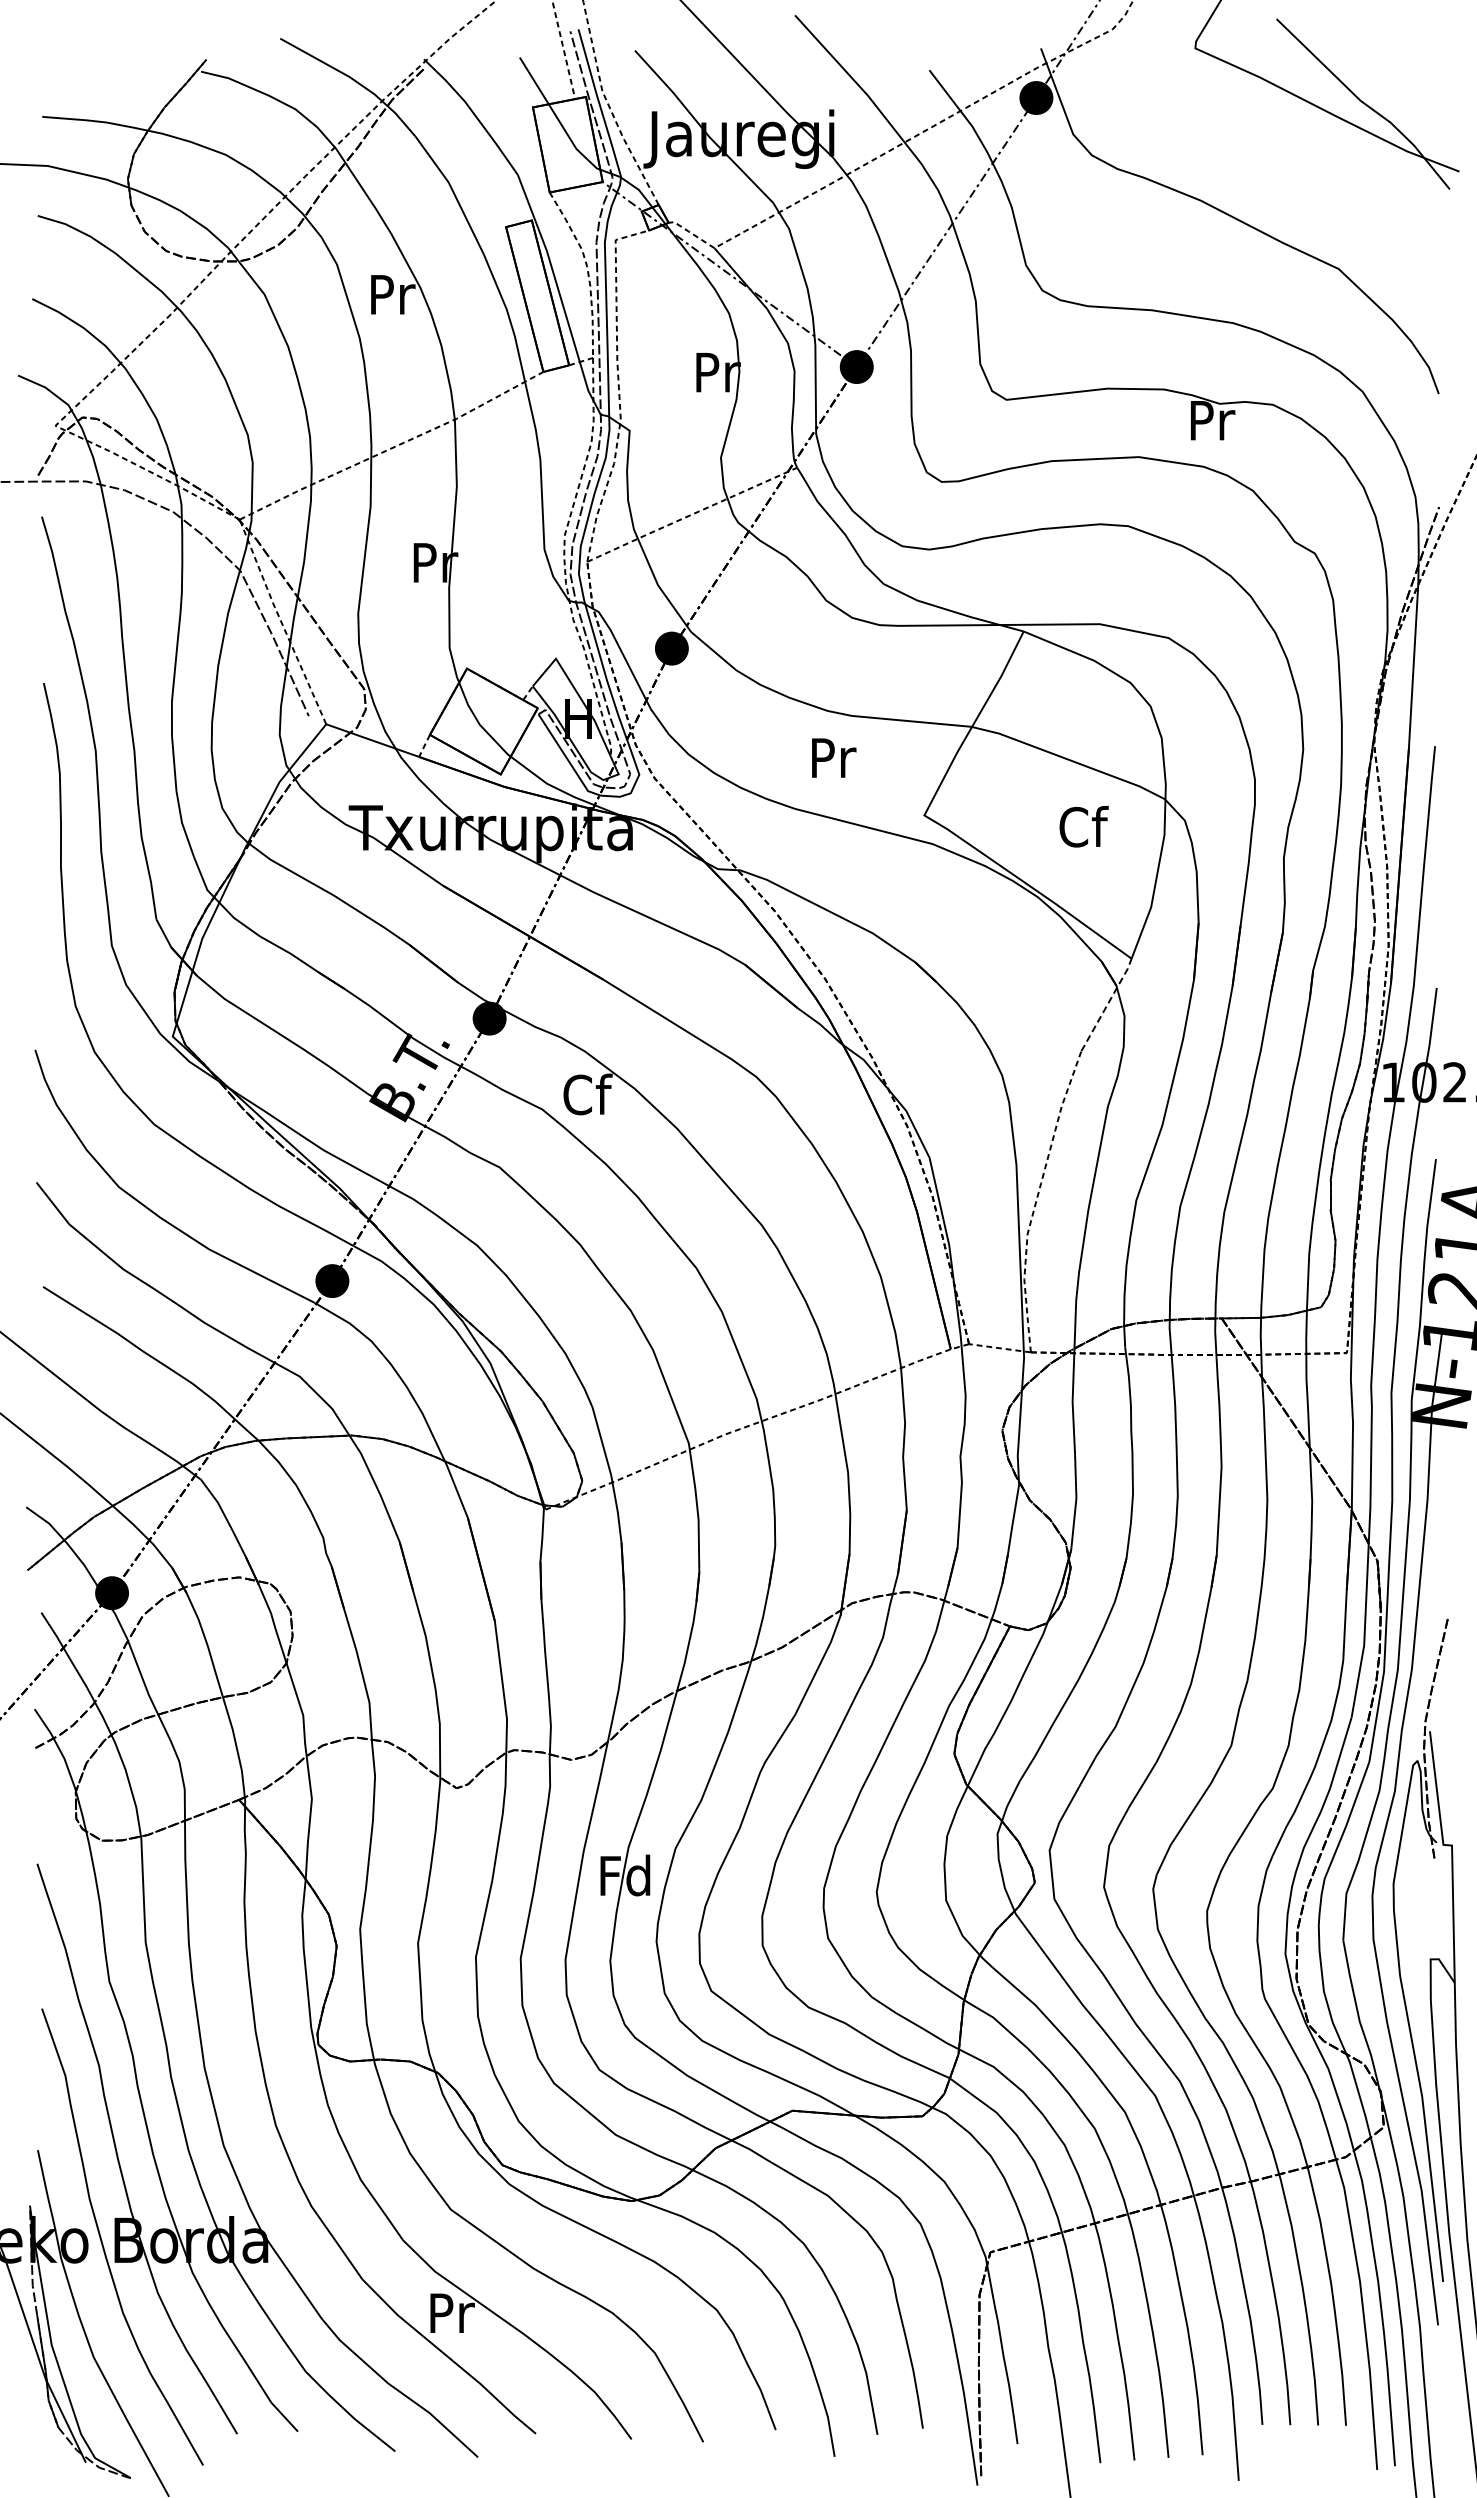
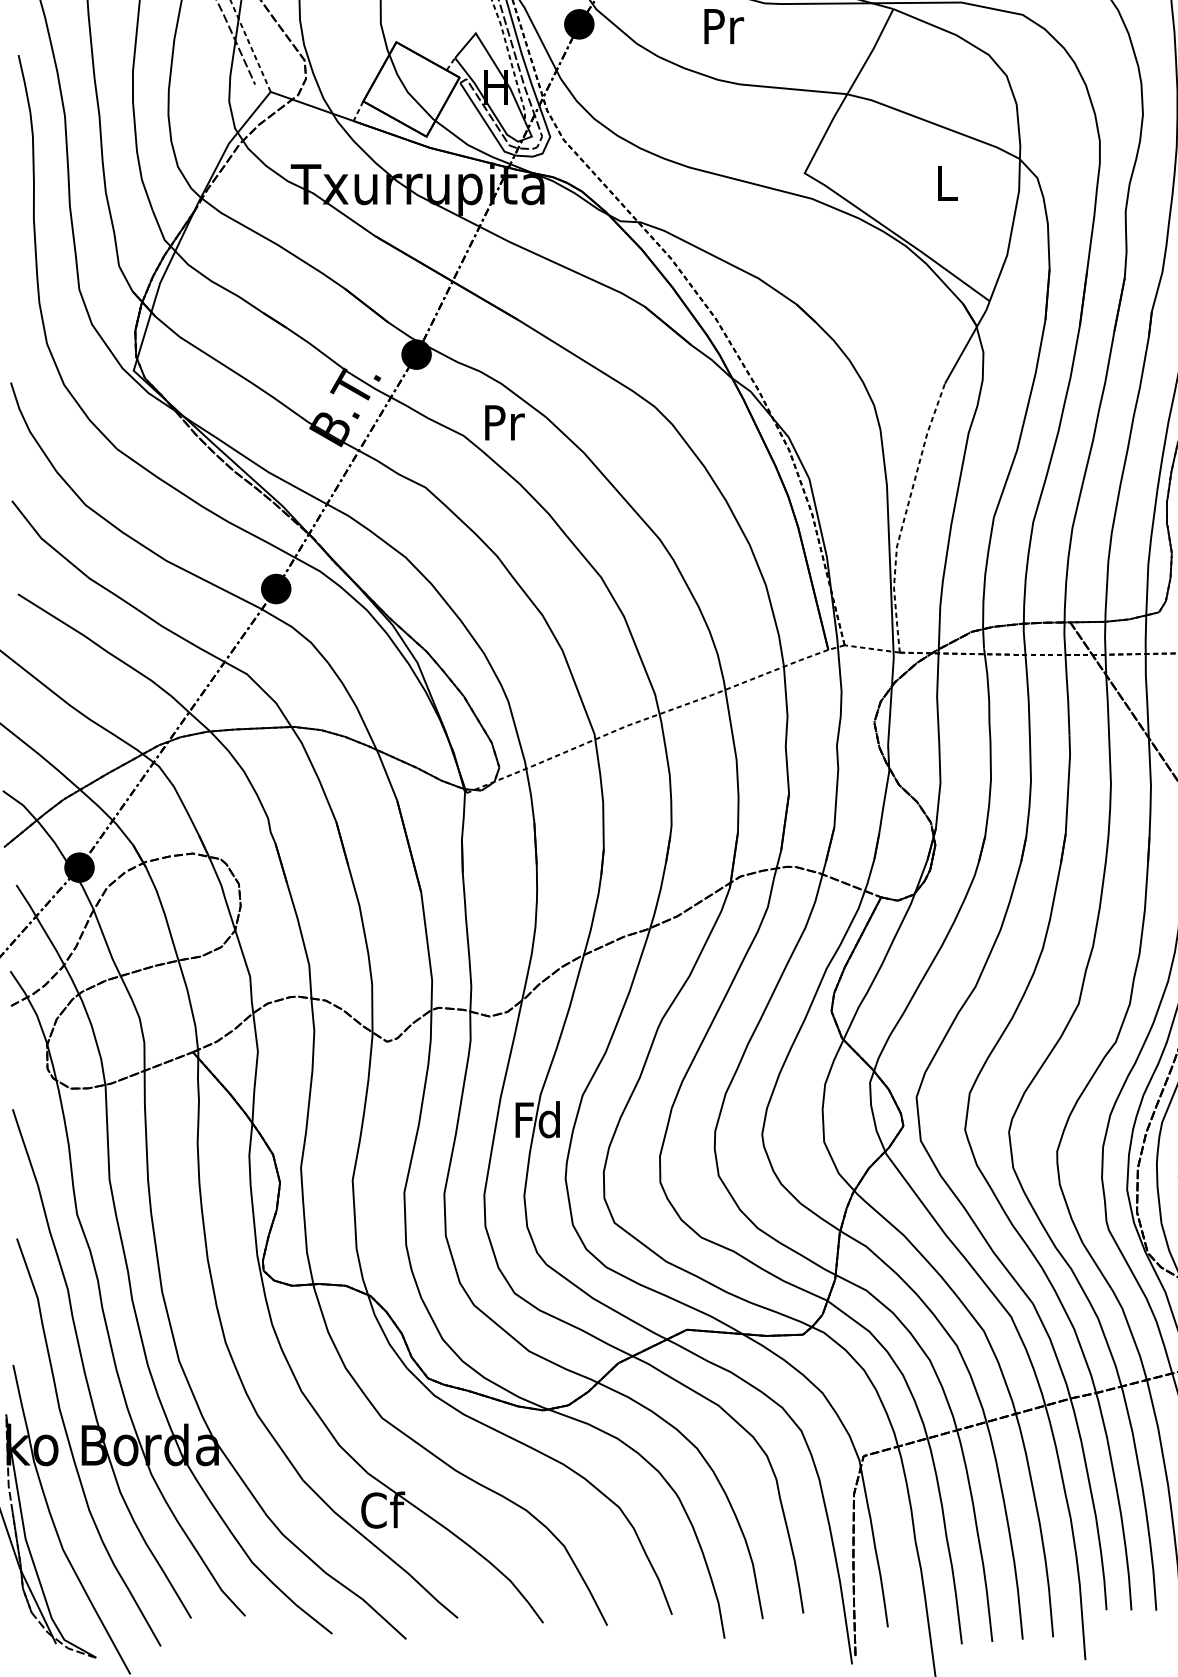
text: (834, 757) -> (724, 26), moved
text: (1083, 826) -> (946, 183), Cf -> L
line: (1107, 1004) -> (968, 342), dashed -> solid
text: (587, 1094) -> (503, 422), Cf -> Pr
text: (451, 2312) -> (382, 1509), Pr -> Cf

